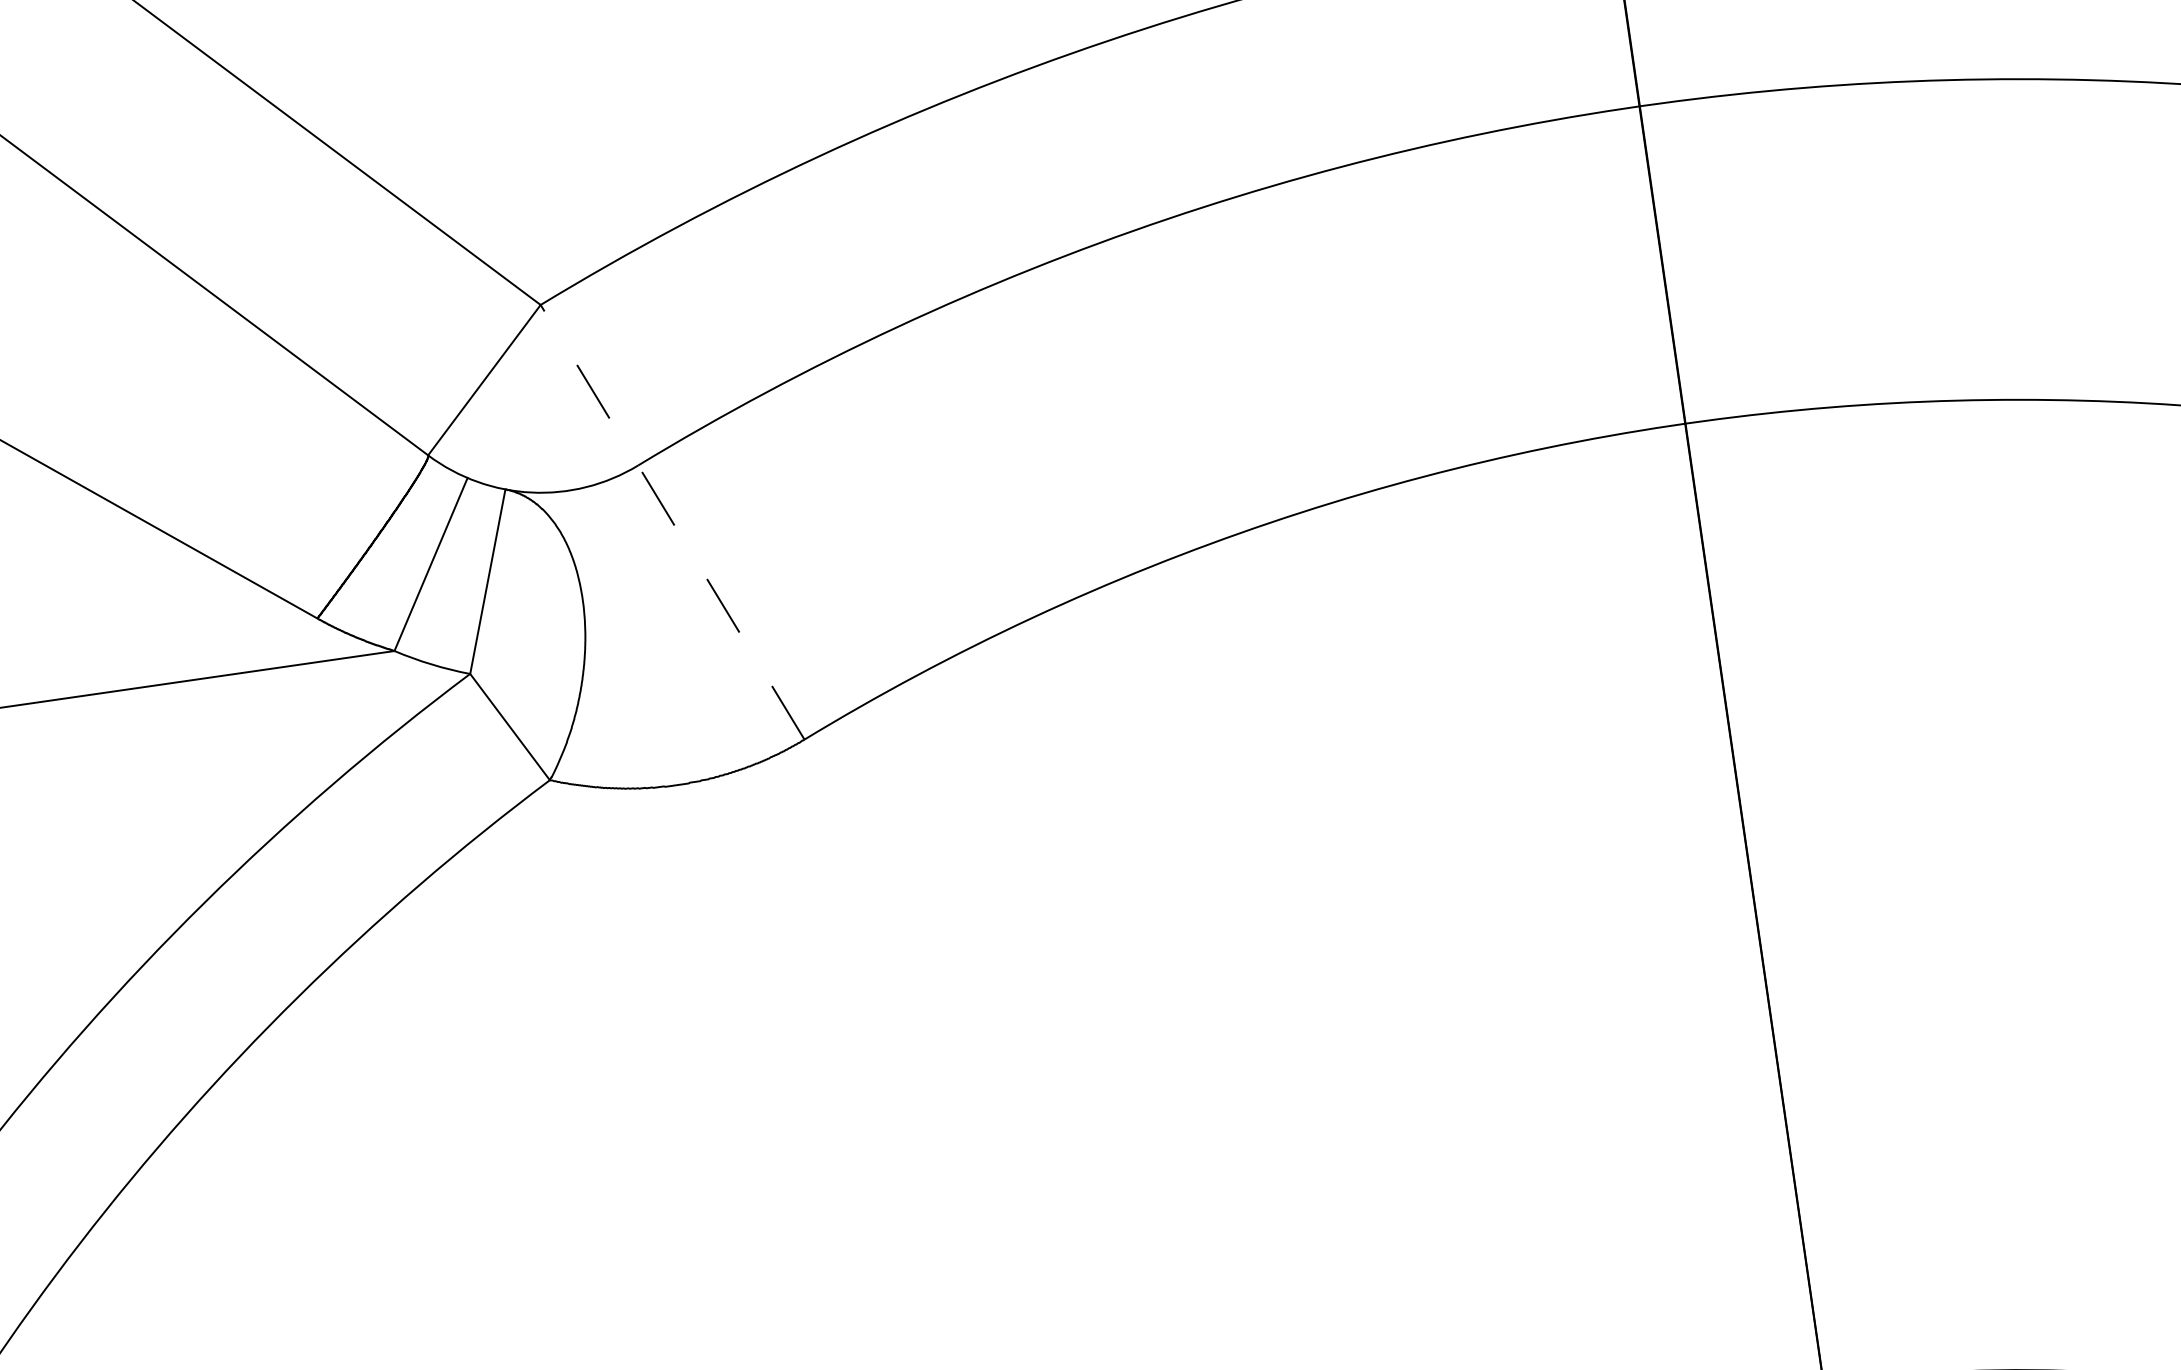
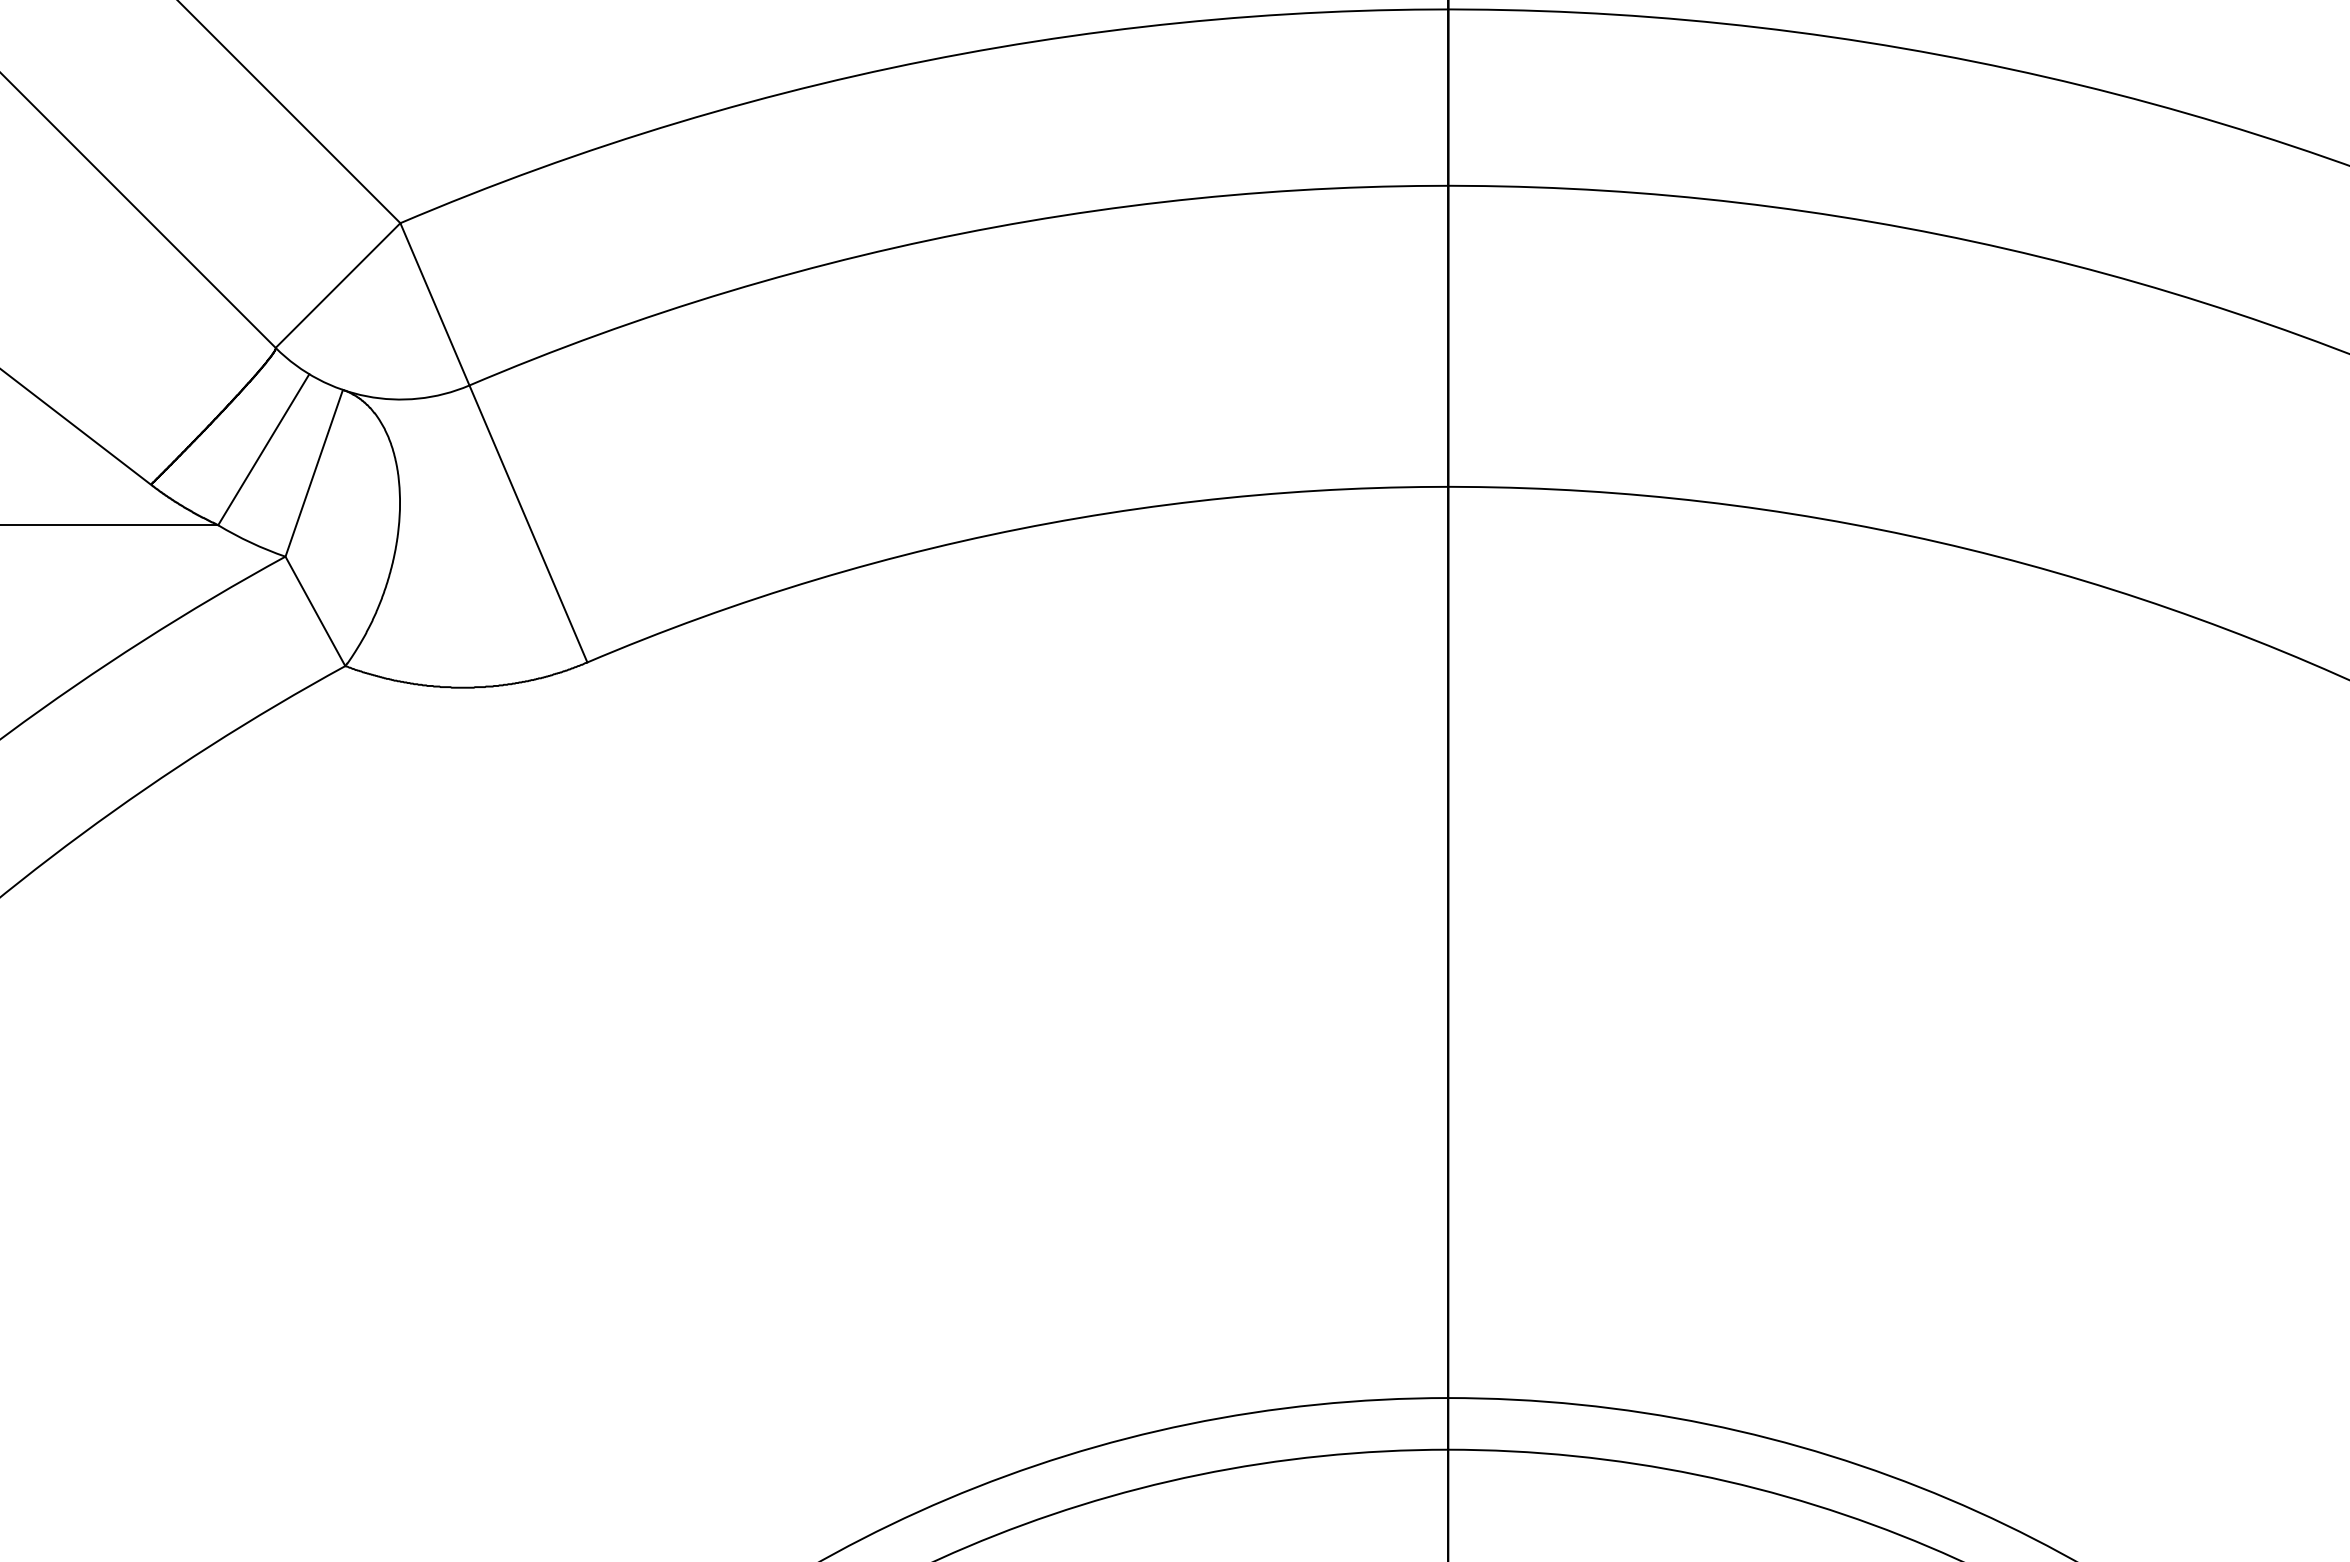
line: (672, 521) -> (493, 442), dashed -> solid

